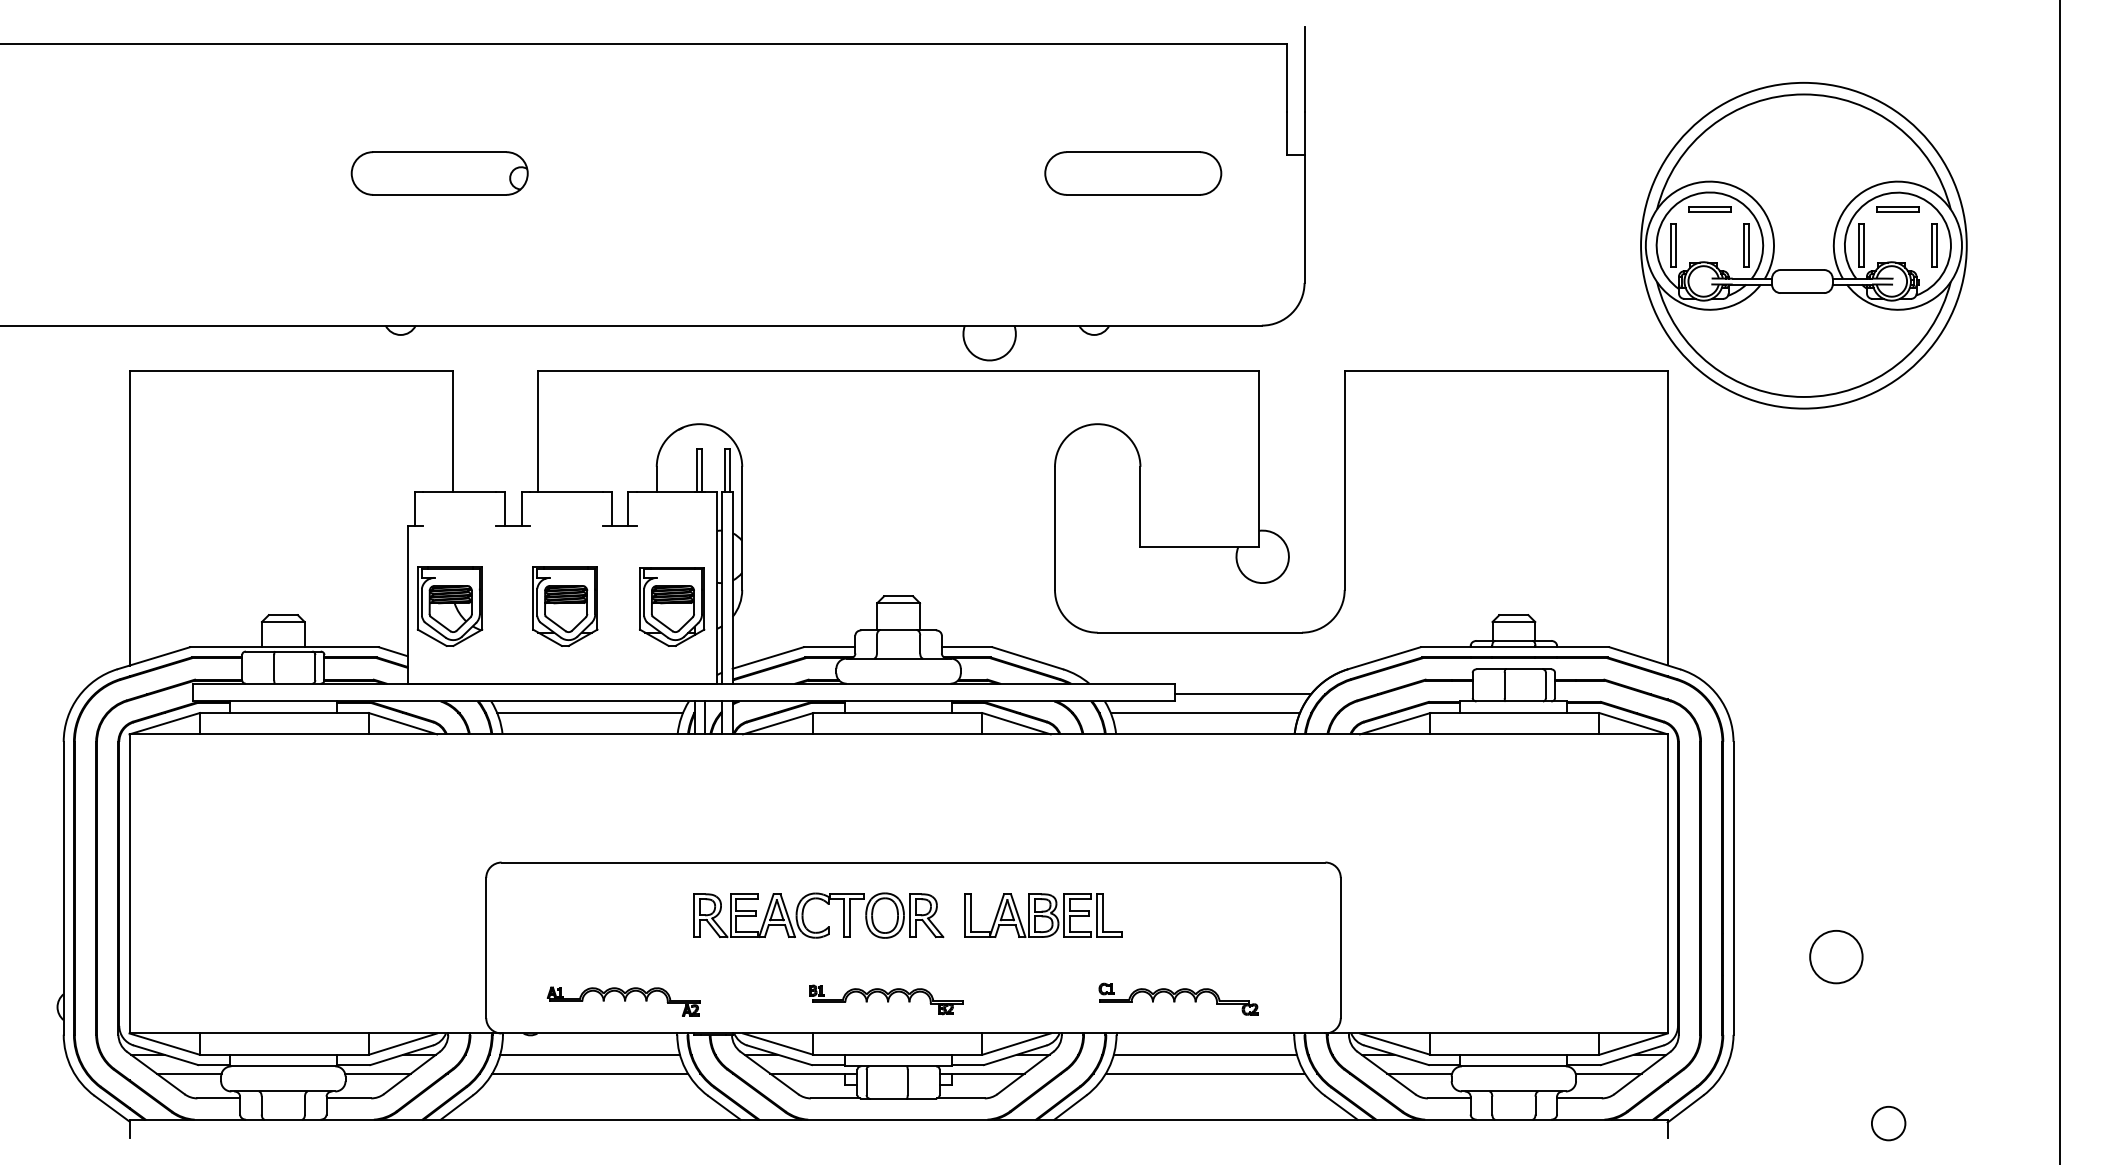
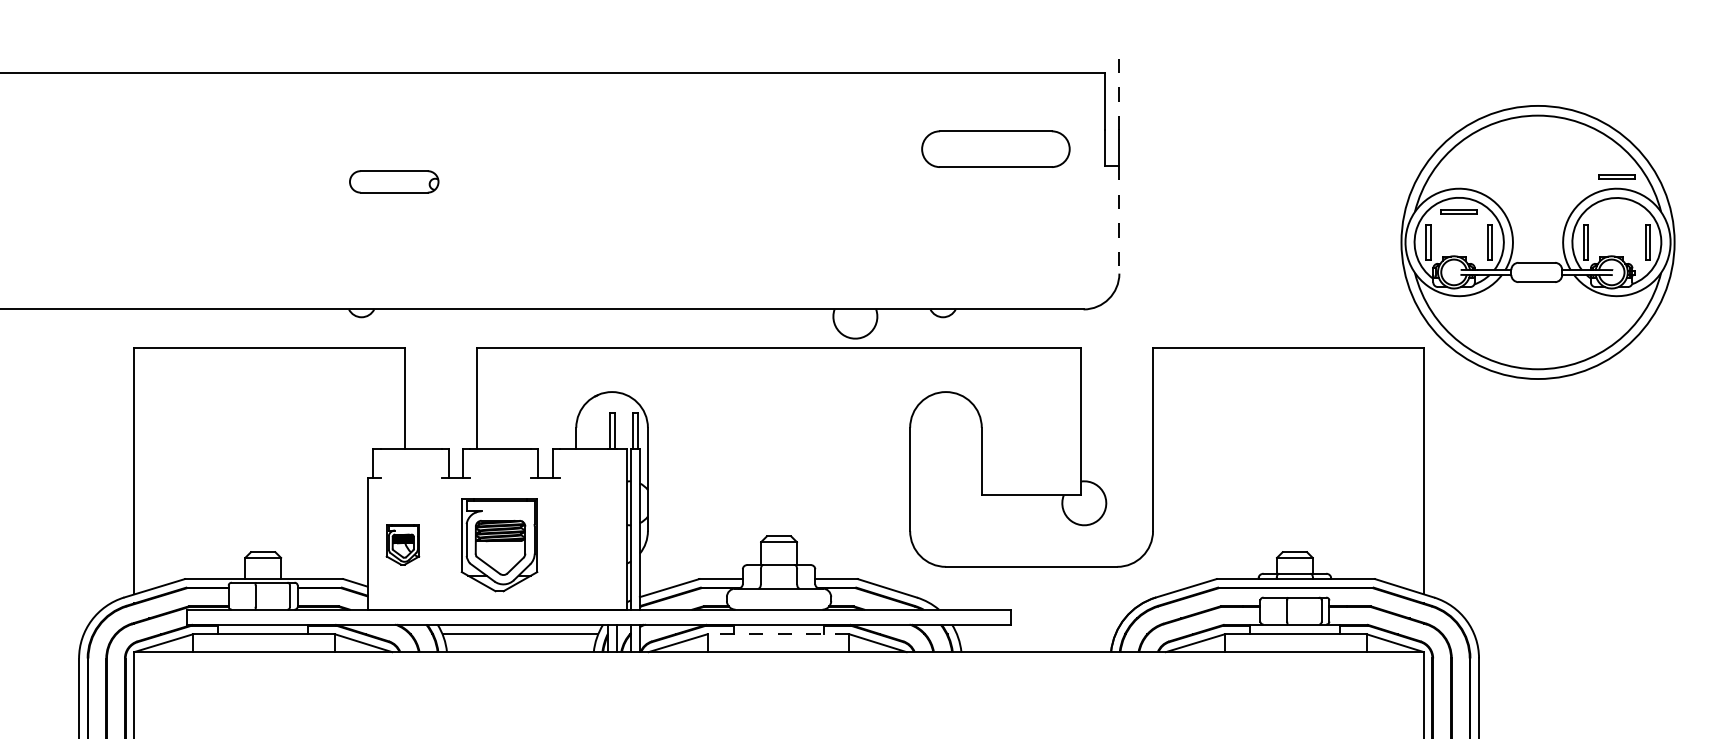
line: (1304, 69) -> (1119, 94), solid -> dashed
part: (439, 173) -> (394, 181), size x0.6
part: (1133, 173) -> (996, 149), moved
part: (1897, 209) -> (1616, 177), moved
line: (1304, 219) -> (1119, 220), solid -> dashed
part: (449, 606) -> (402, 544), size x0.6
part: (565, 606) -> (499, 544), size x1.4
part: (672, 606) -> (589, 544), removed
line: (1243, 694) -> (1068, 618), removed
line: (897, 713) -> (778, 634), solid -> dashed
line: (1205, 713) -> (1036, 634), removed

